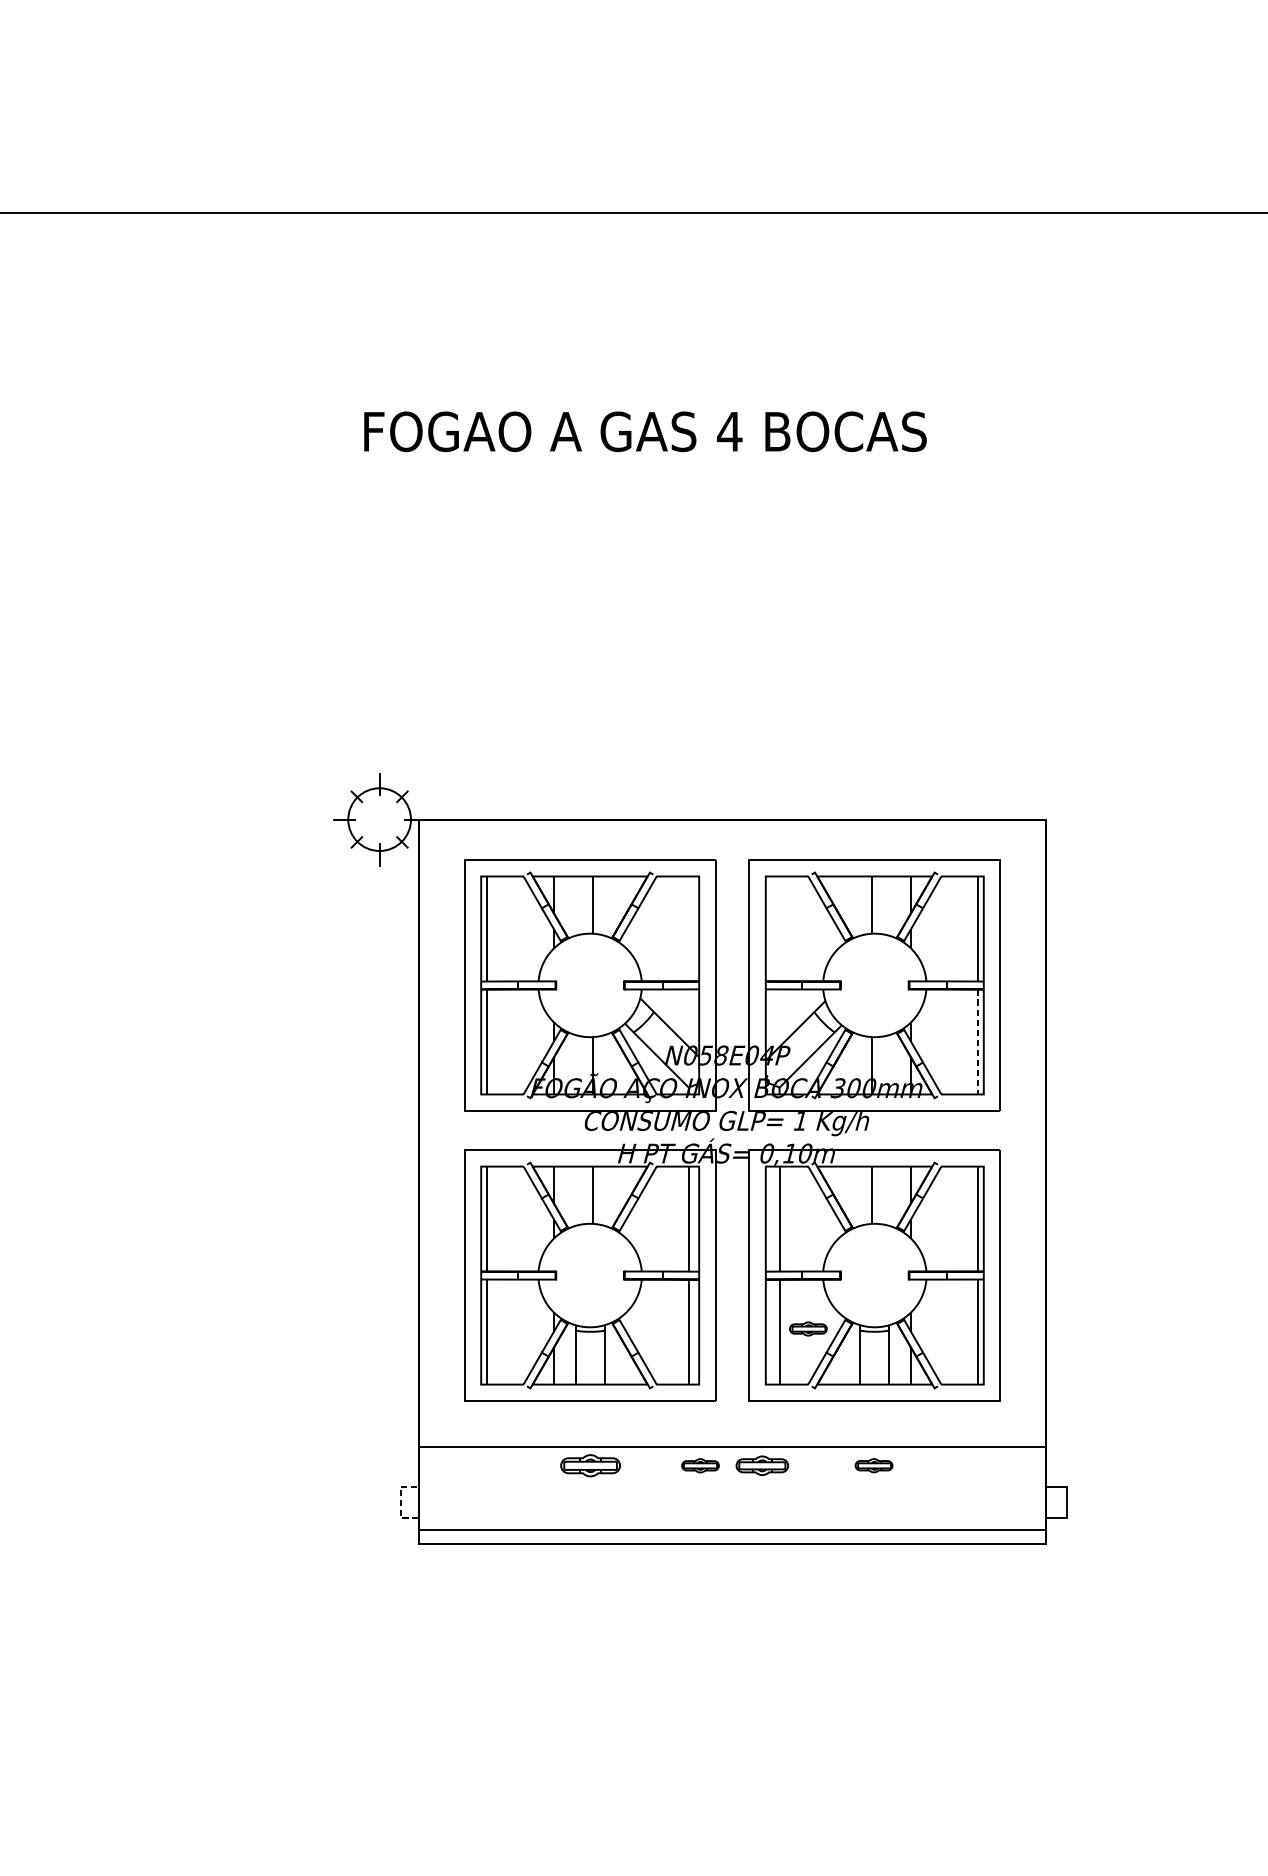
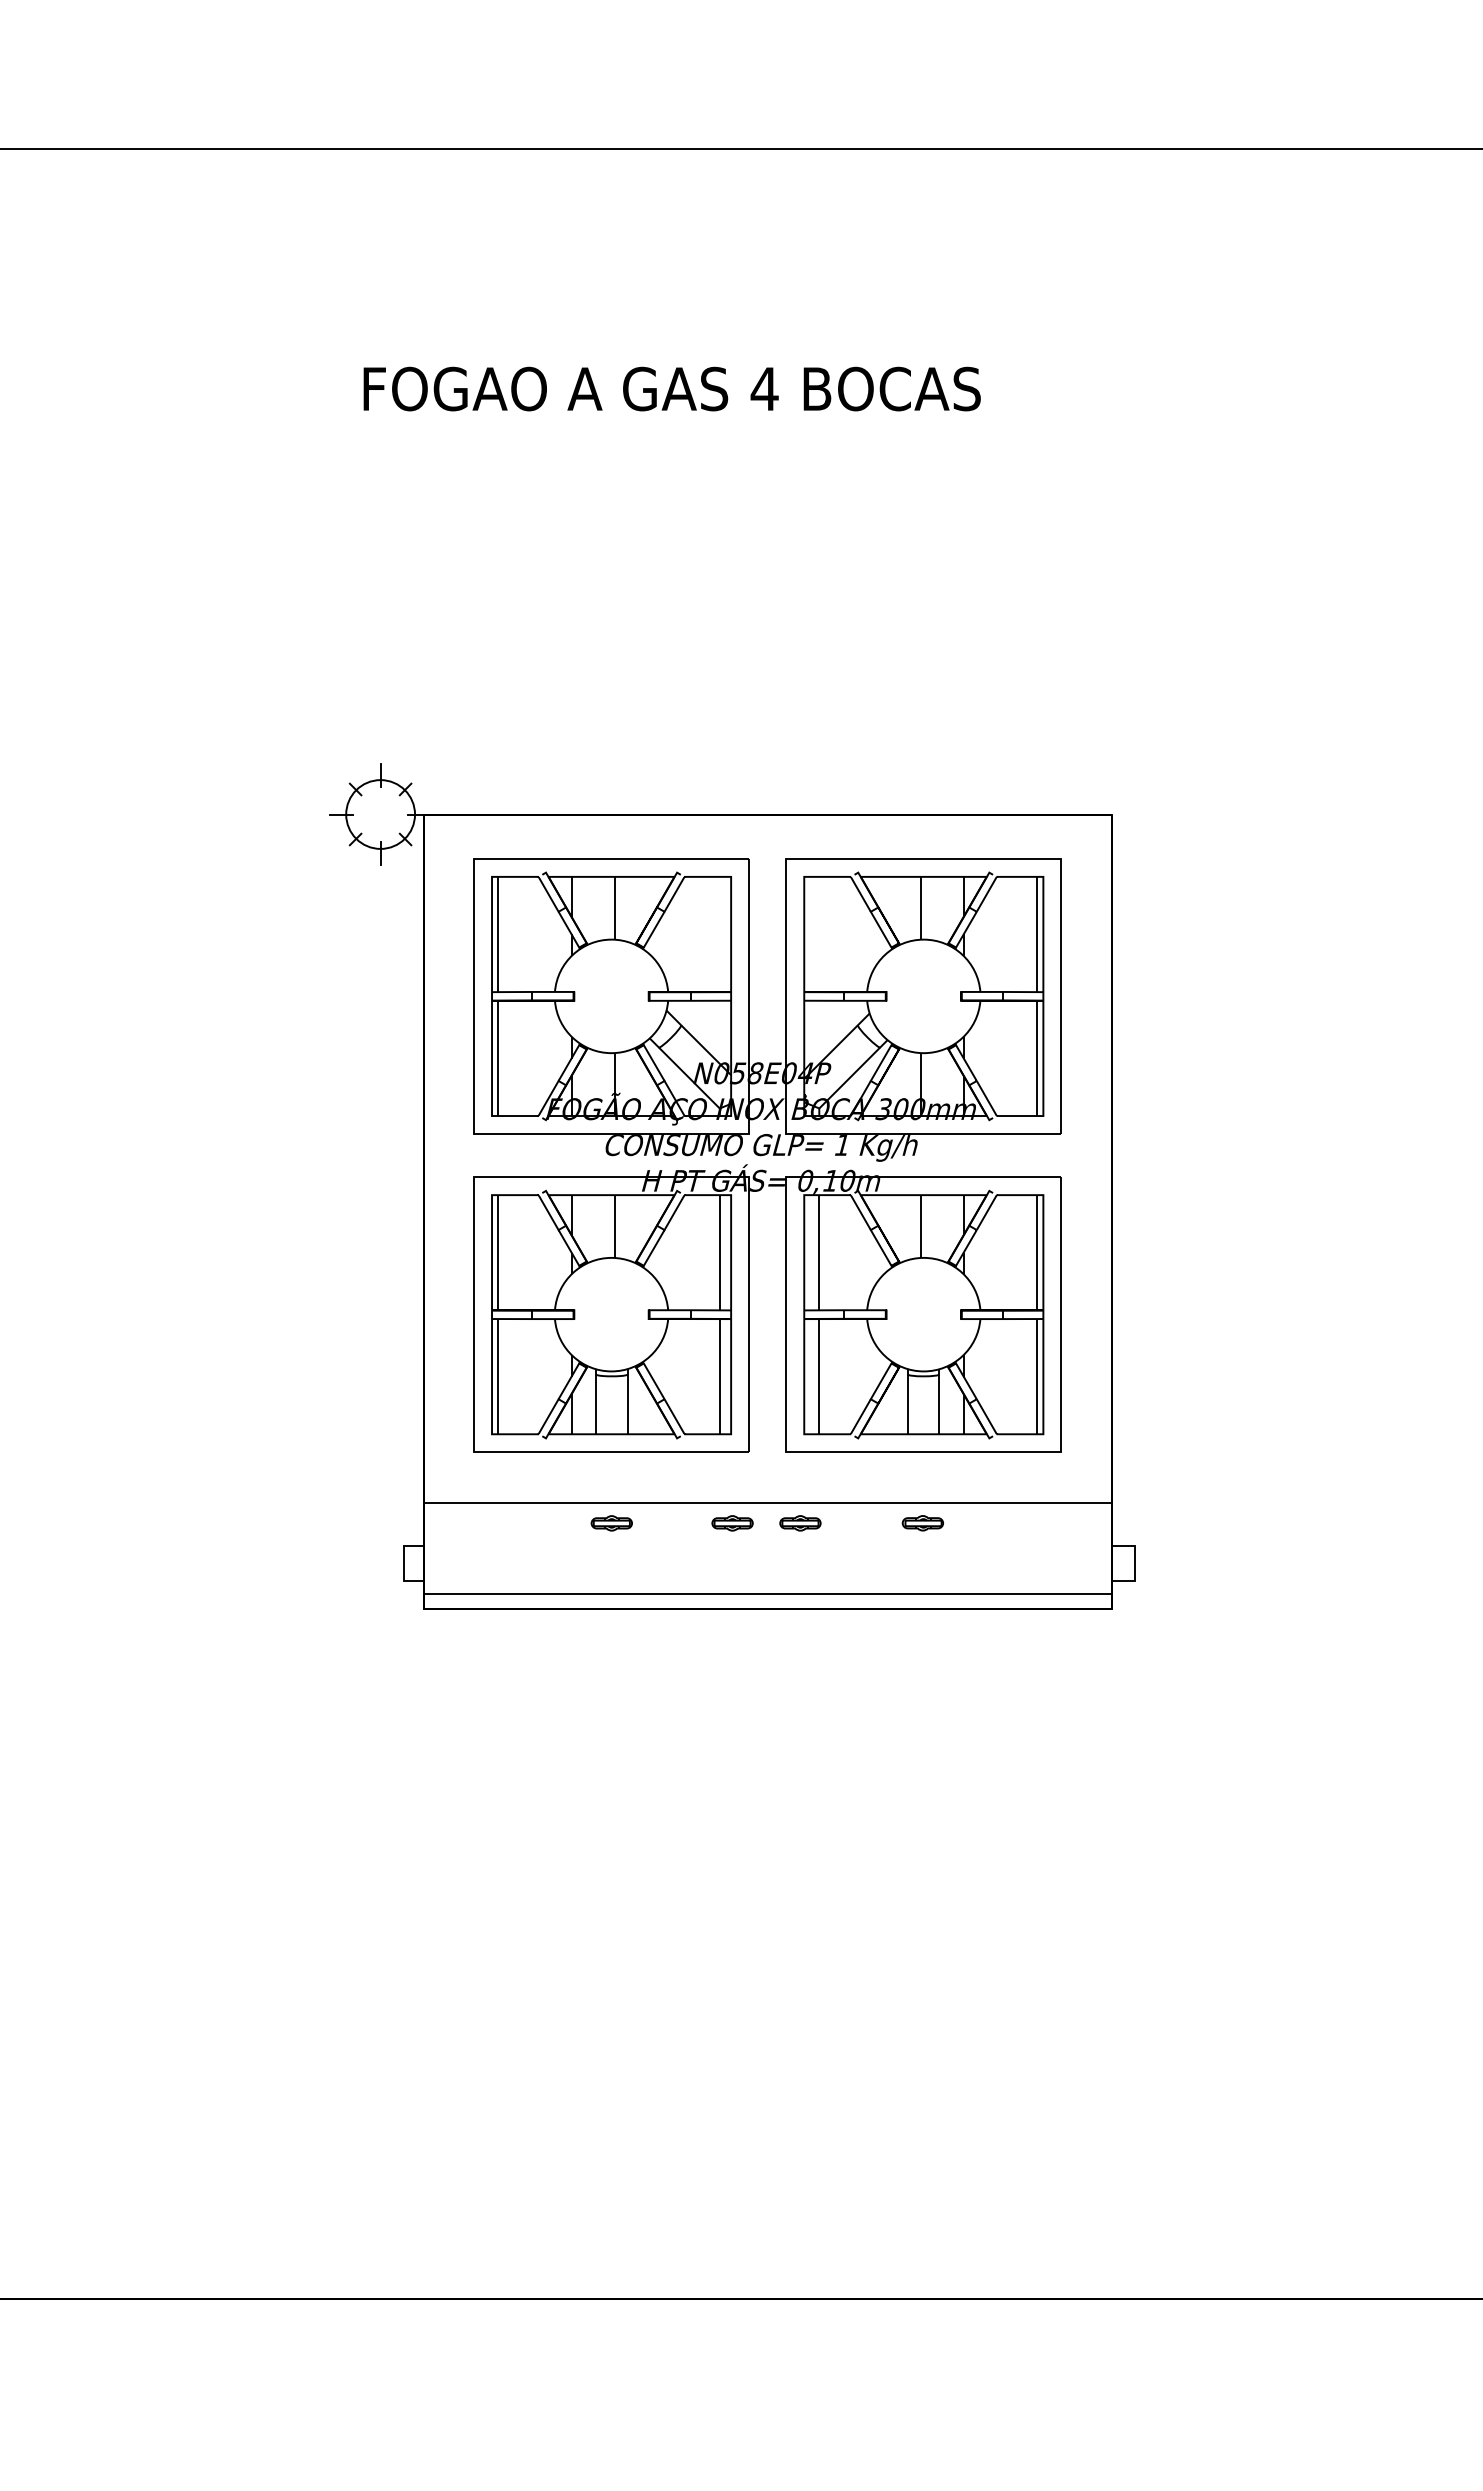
line: (977, 1042) -> (1036, 1058), dashed -> solid
part: (807, 1329) -> (850, 1373), removed
part: (590, 1465) -> (611, 1523), size x0.62
part: (762, 1465) -> (800, 1523), size x0.71
line: (400, 1502) -> (403, 1563), dashed -> solid

